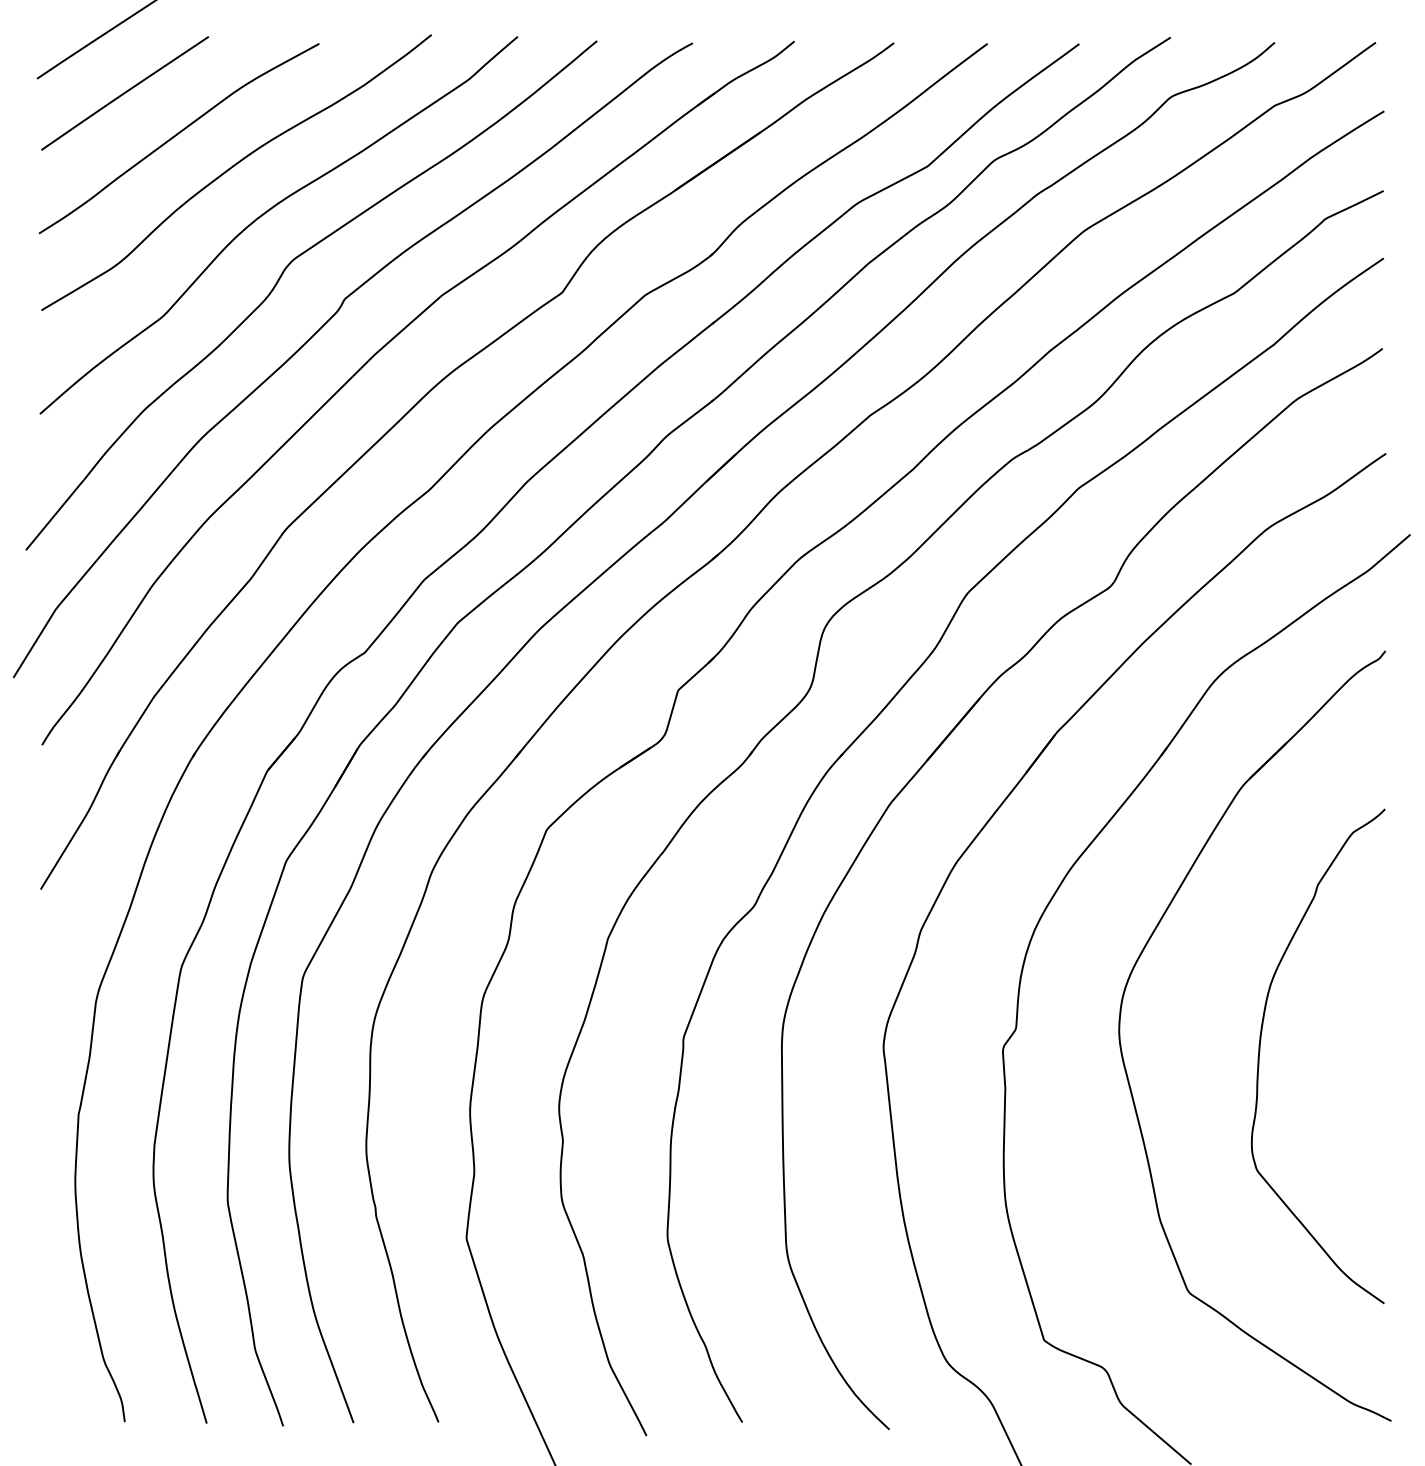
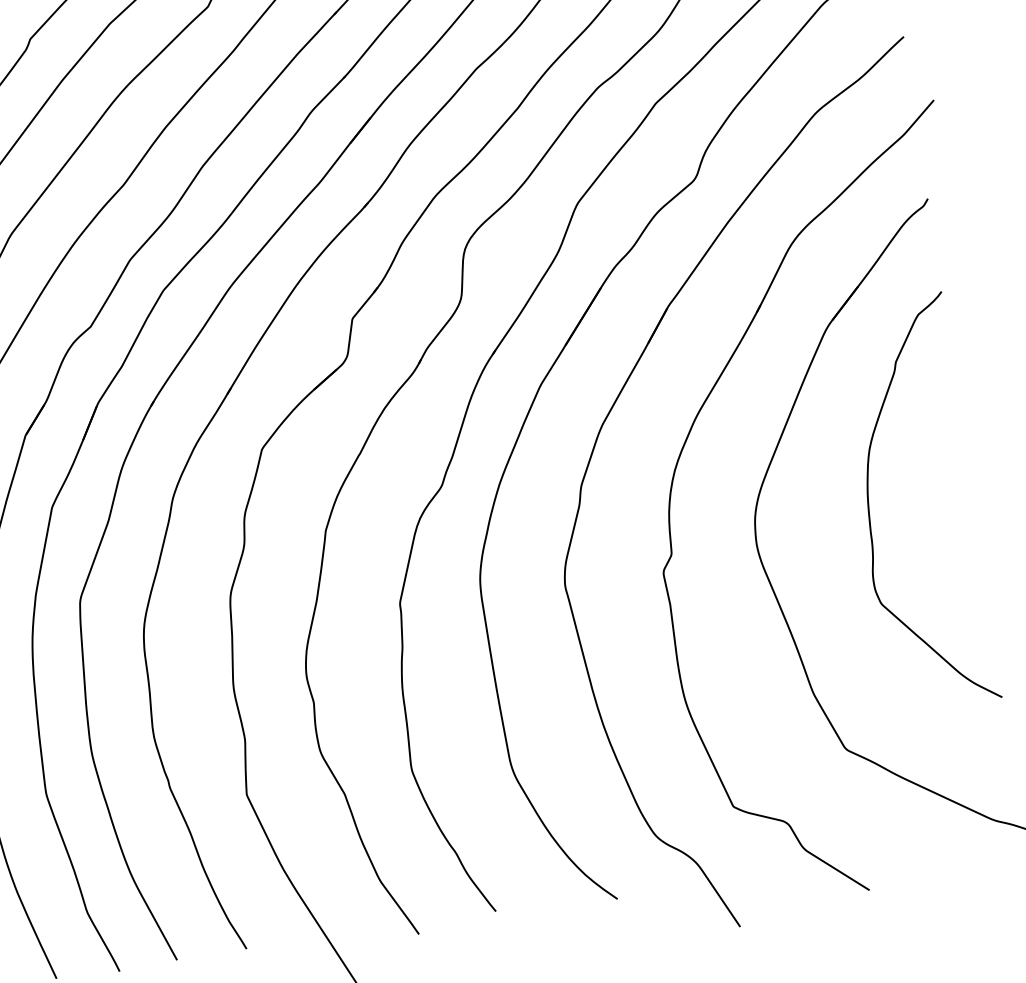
curve: (1260, 1051) -> (869, 505), moved

